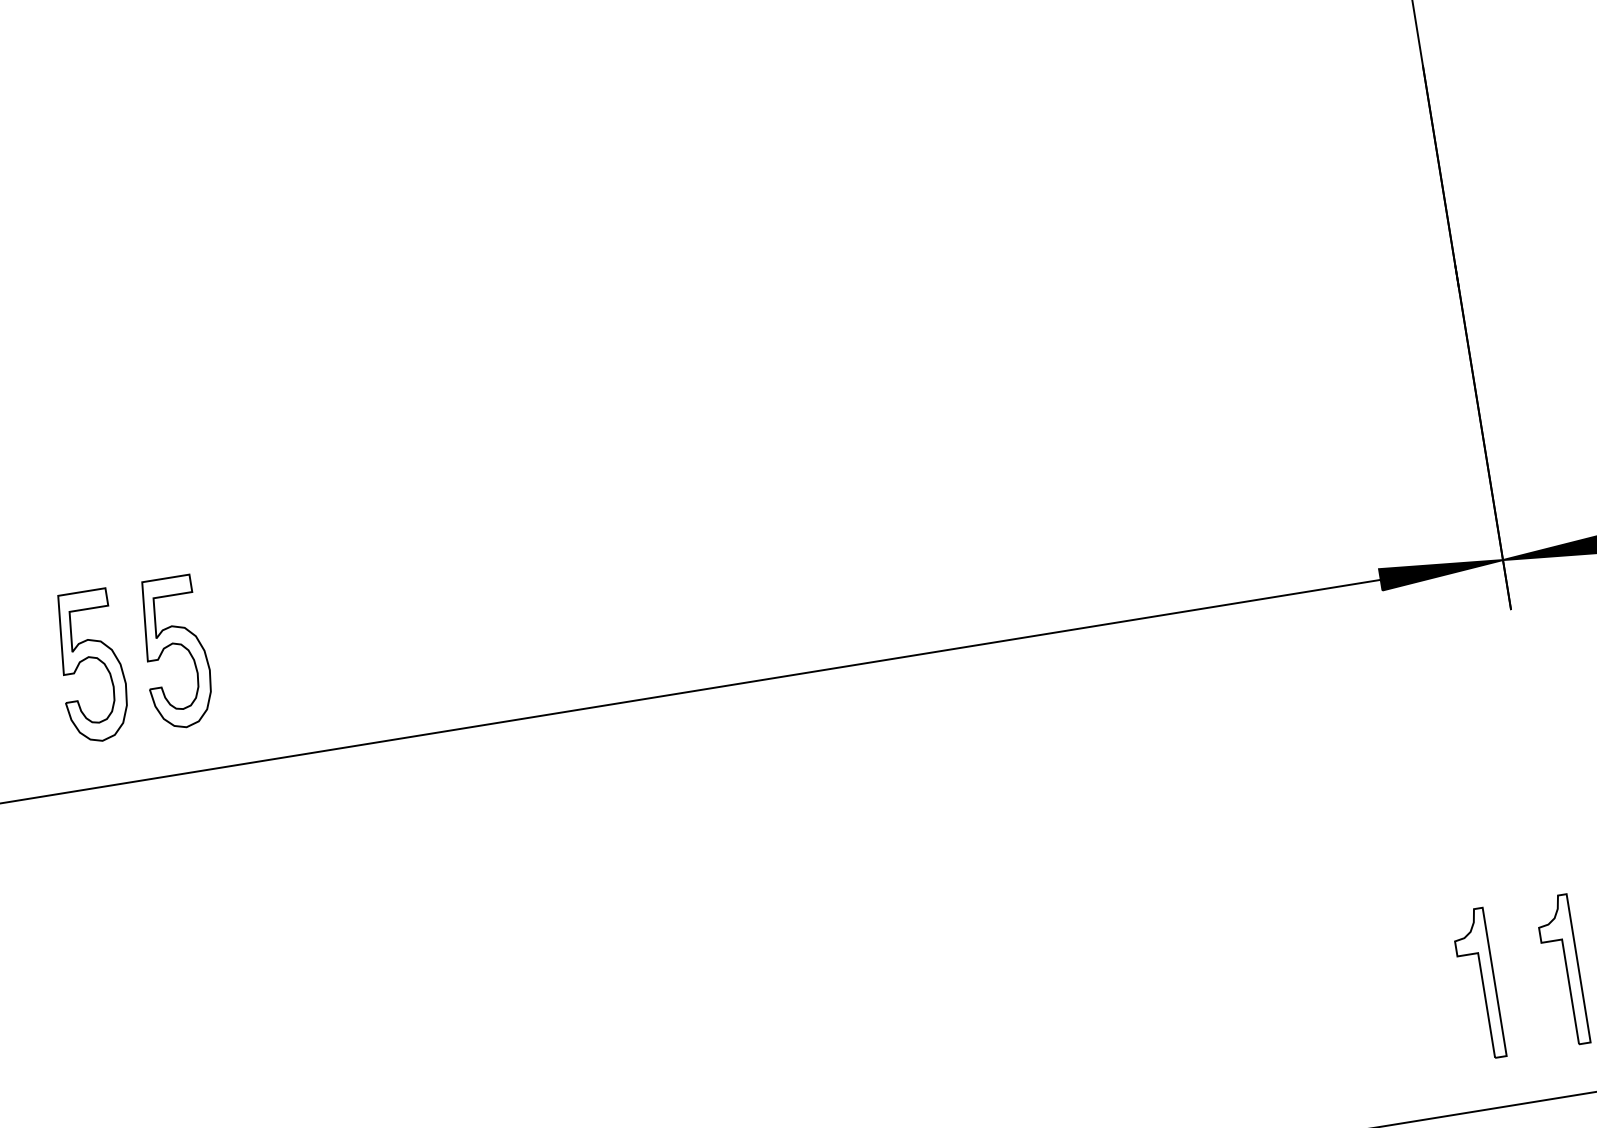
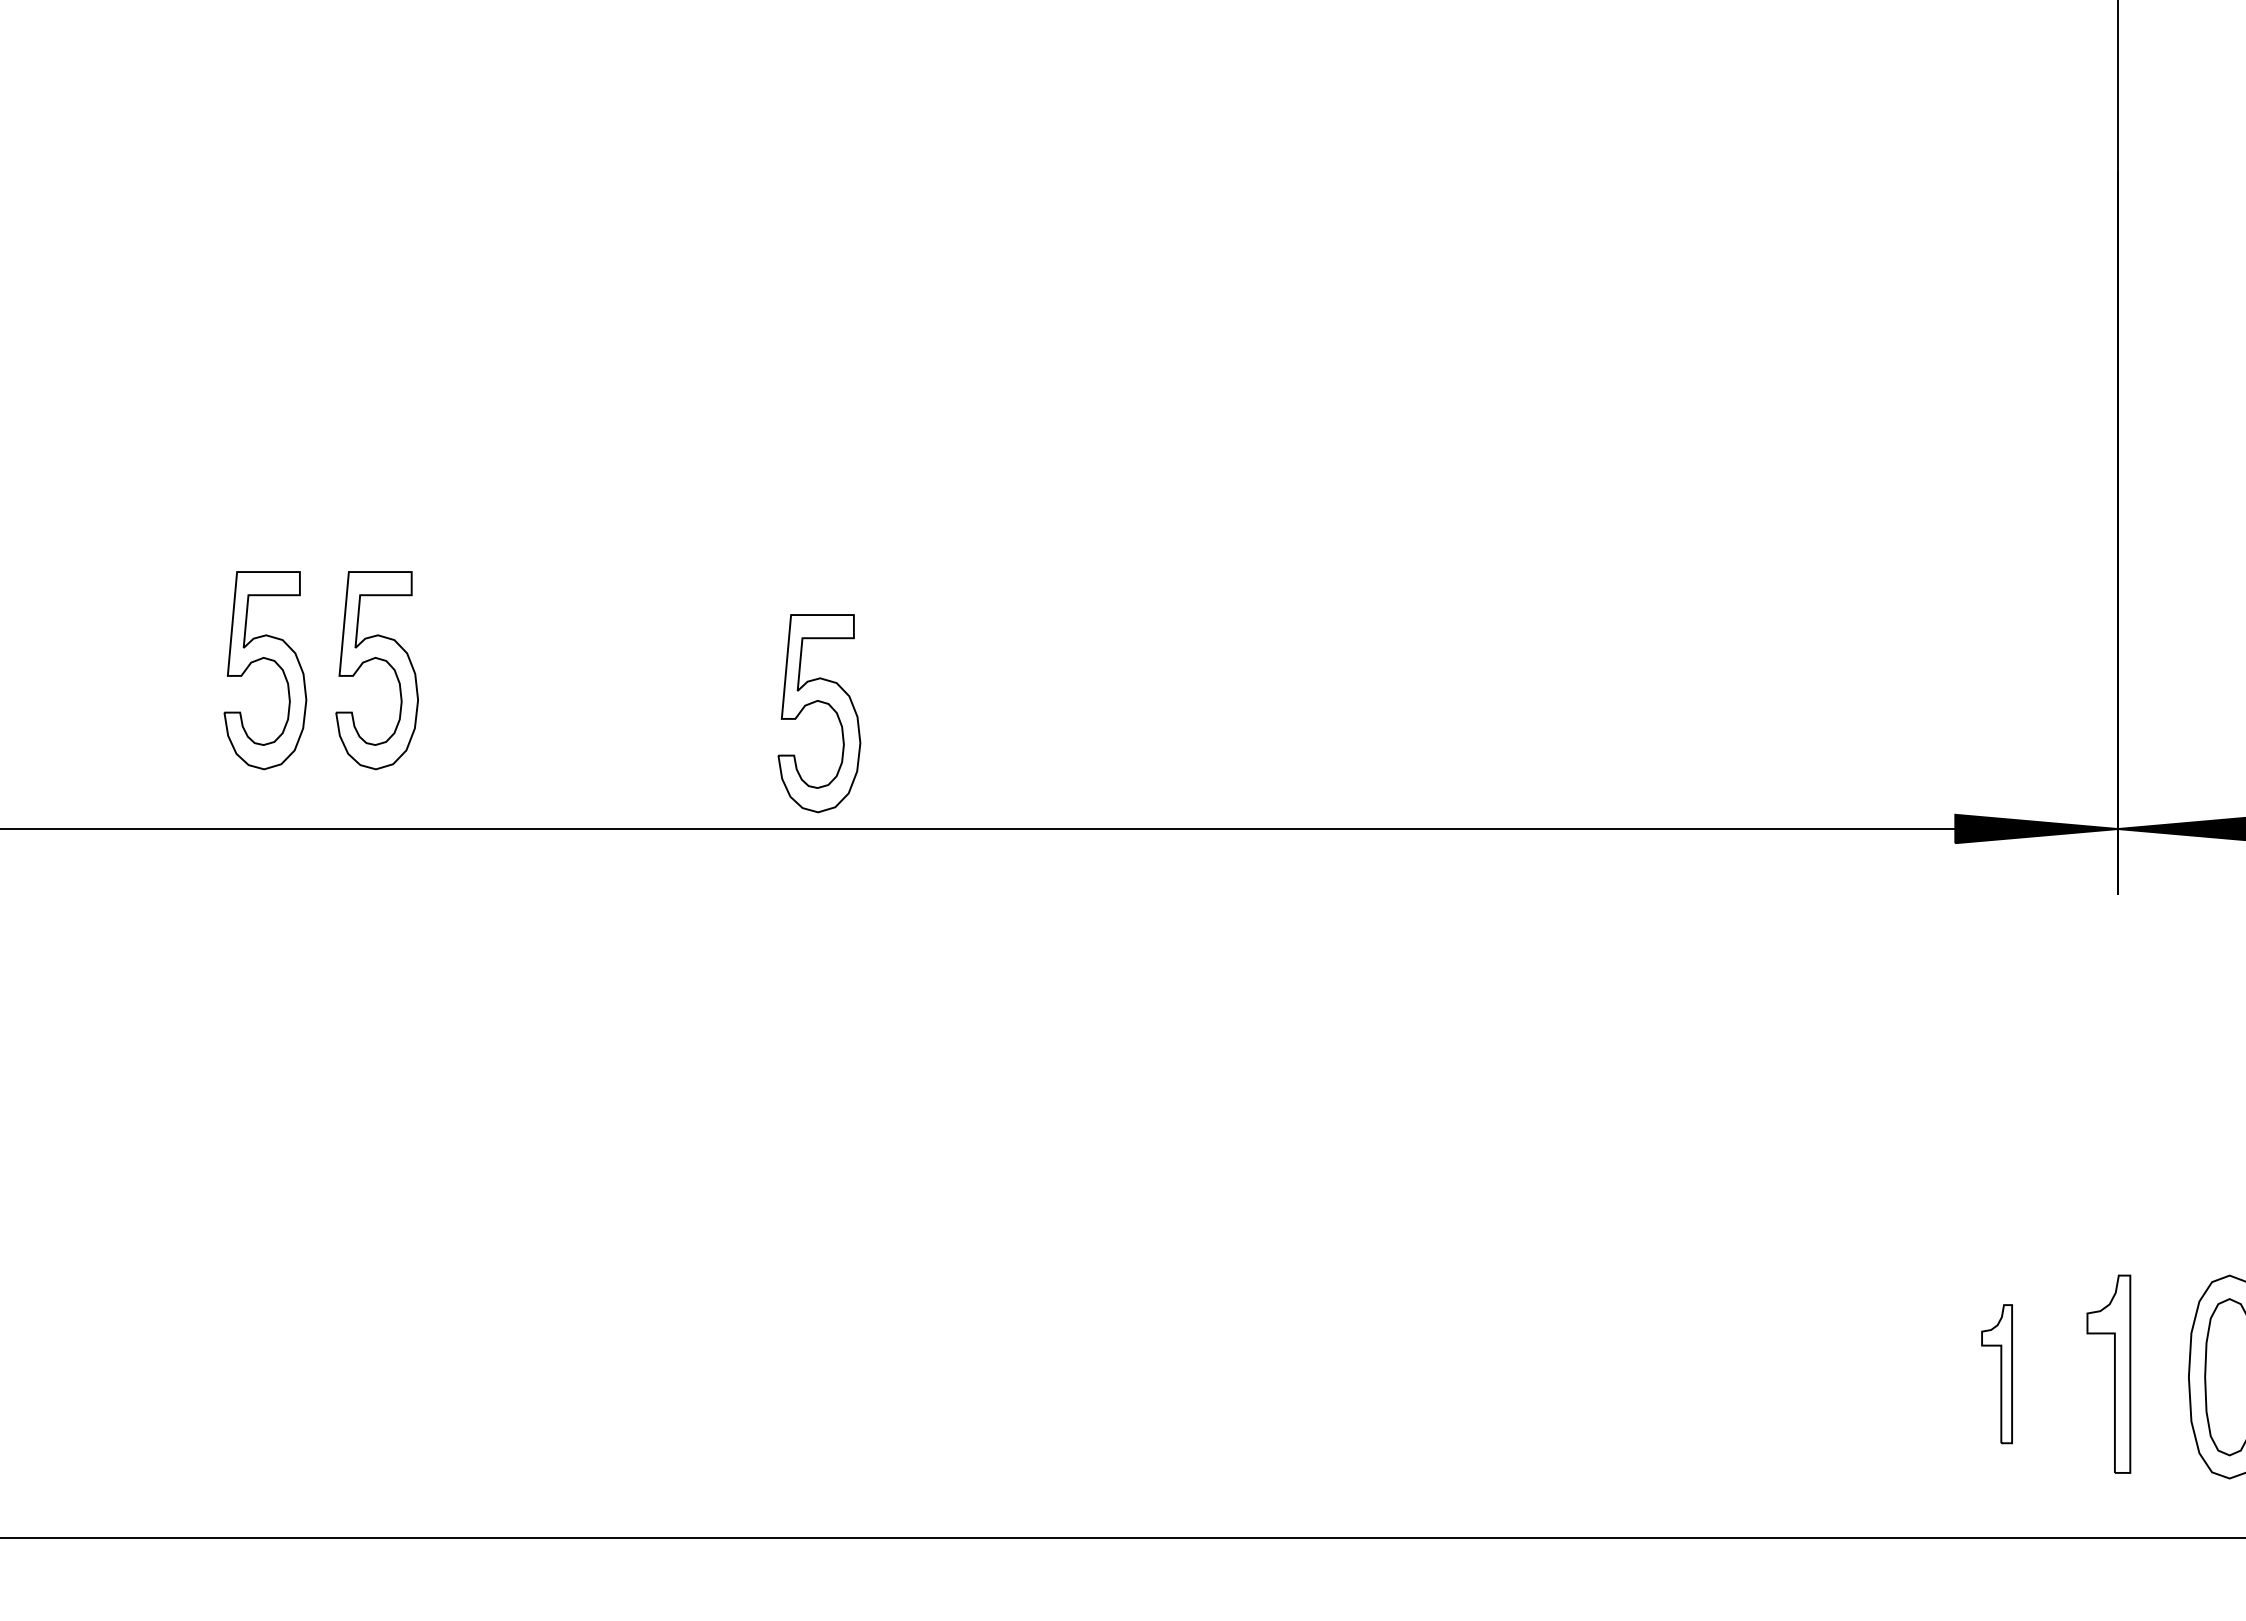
part: (514, 623) -> (822, 703), added
part: (1477, 984) -> (1996, 1373), size x0.7

